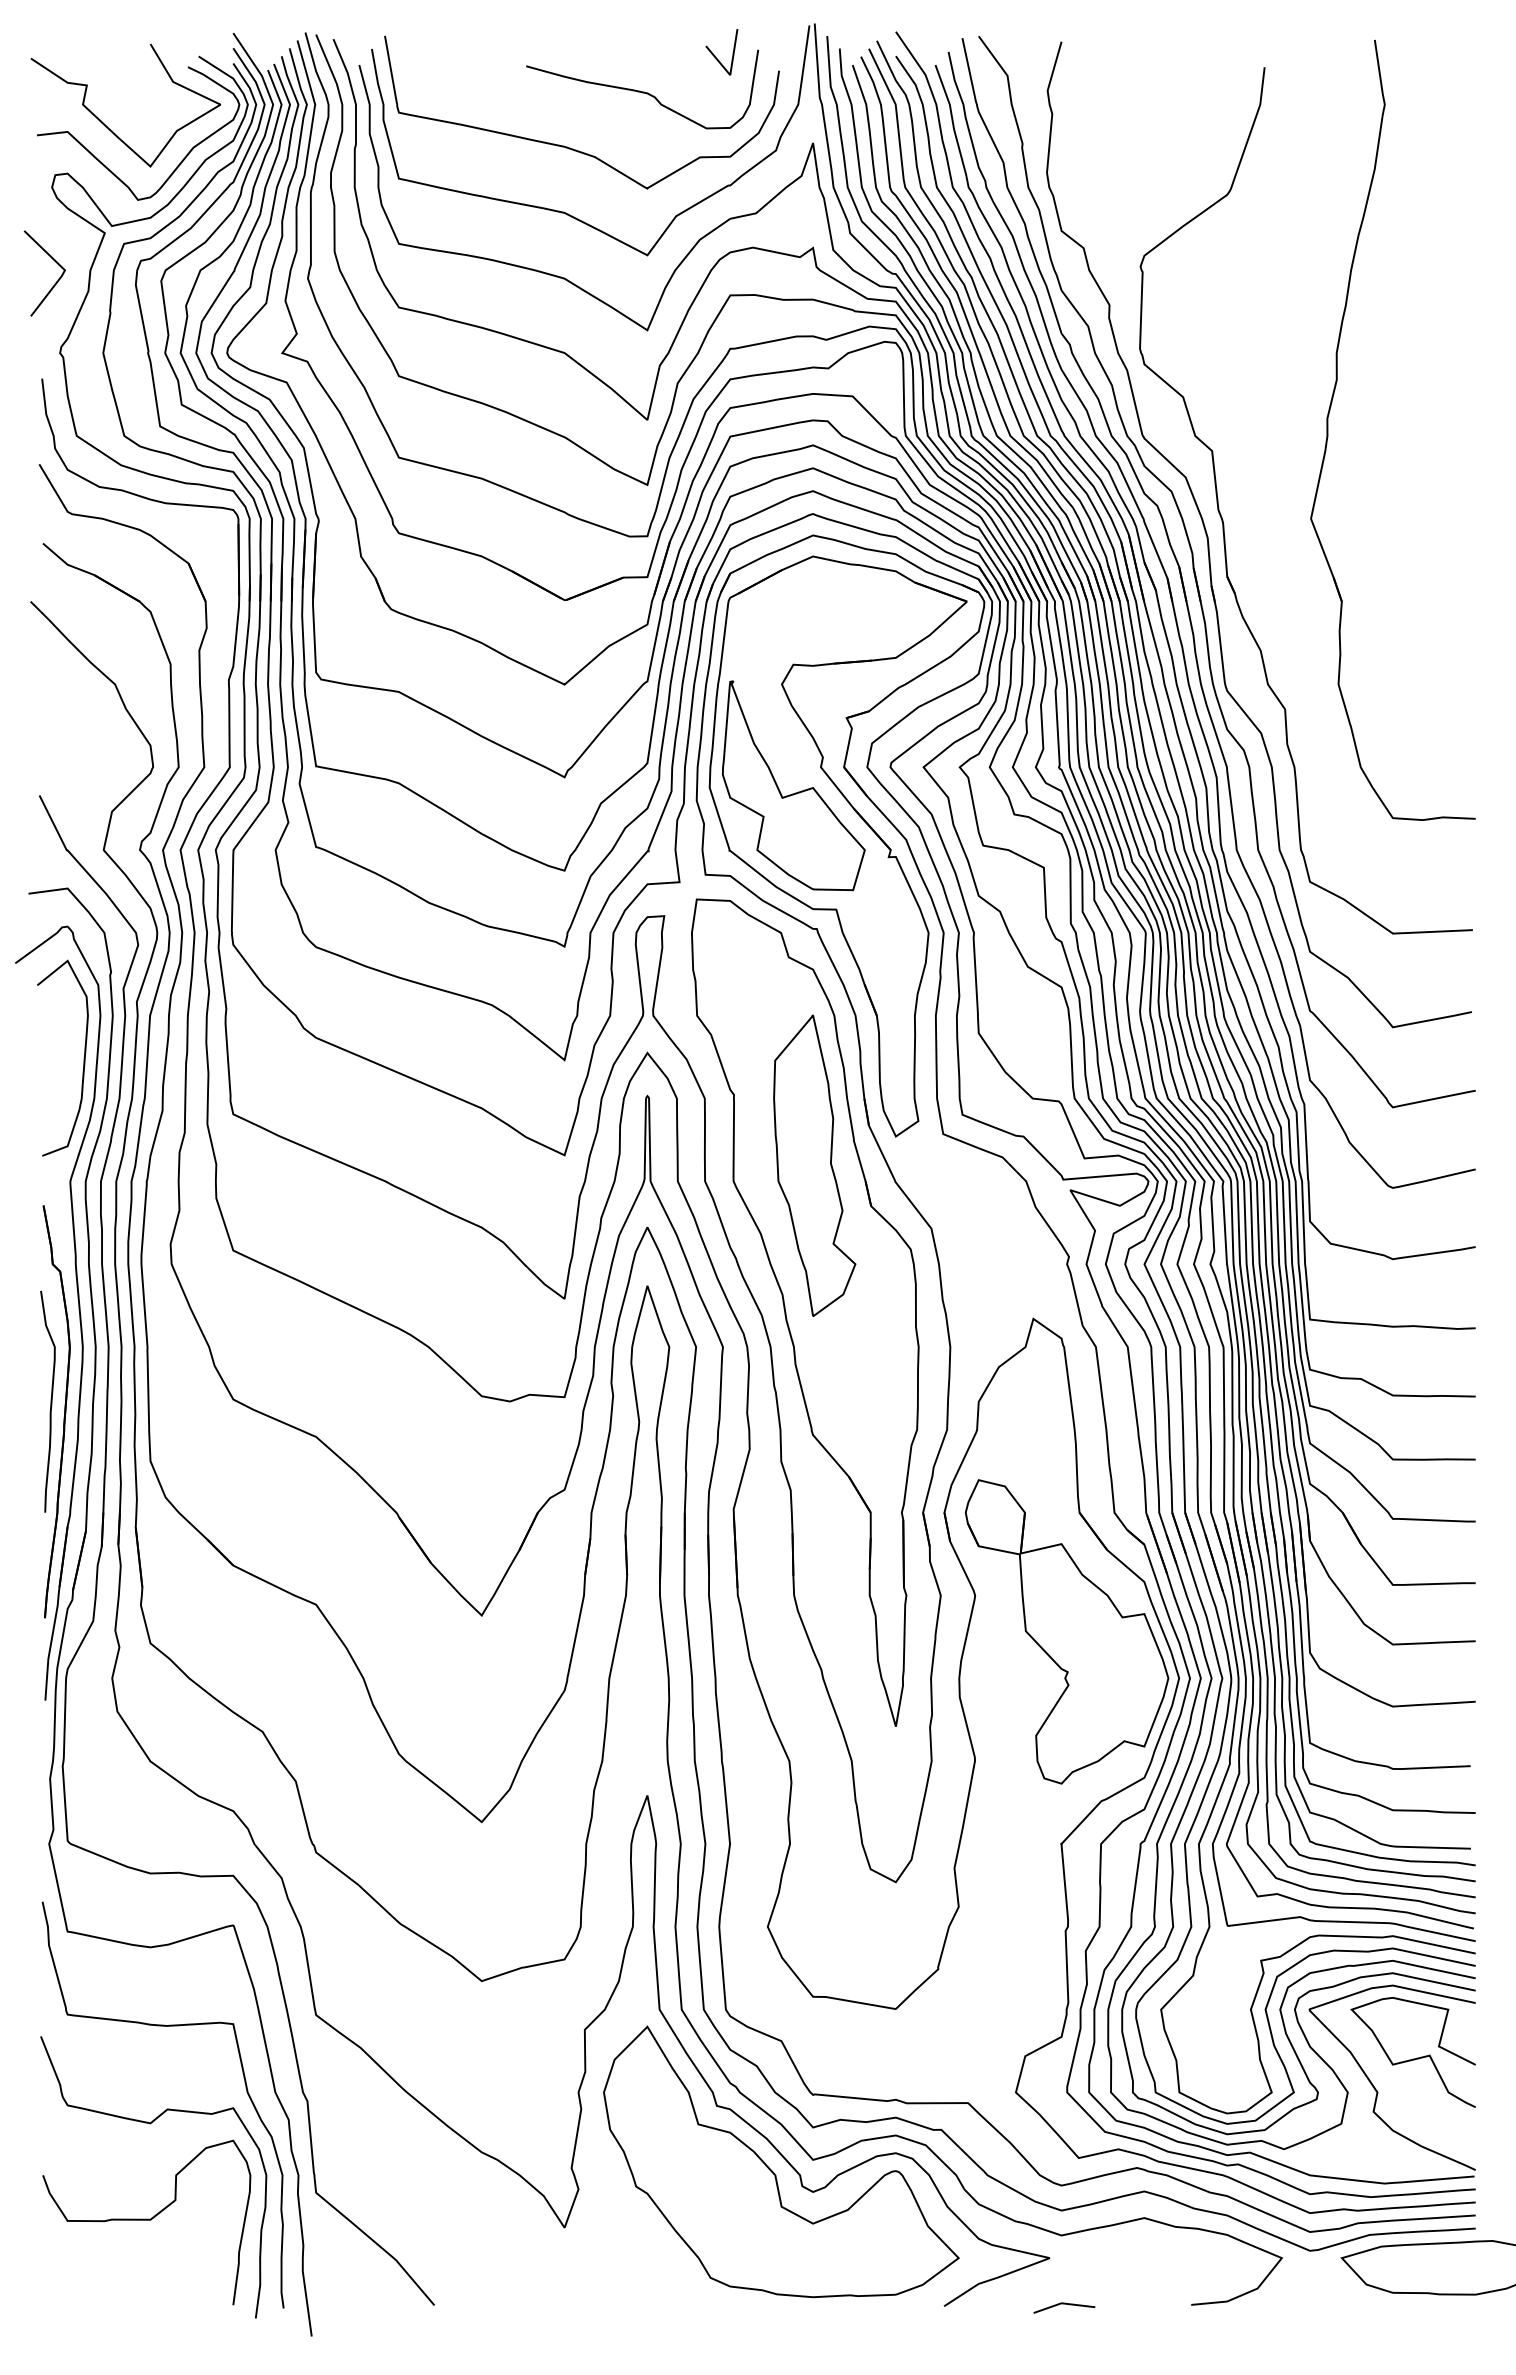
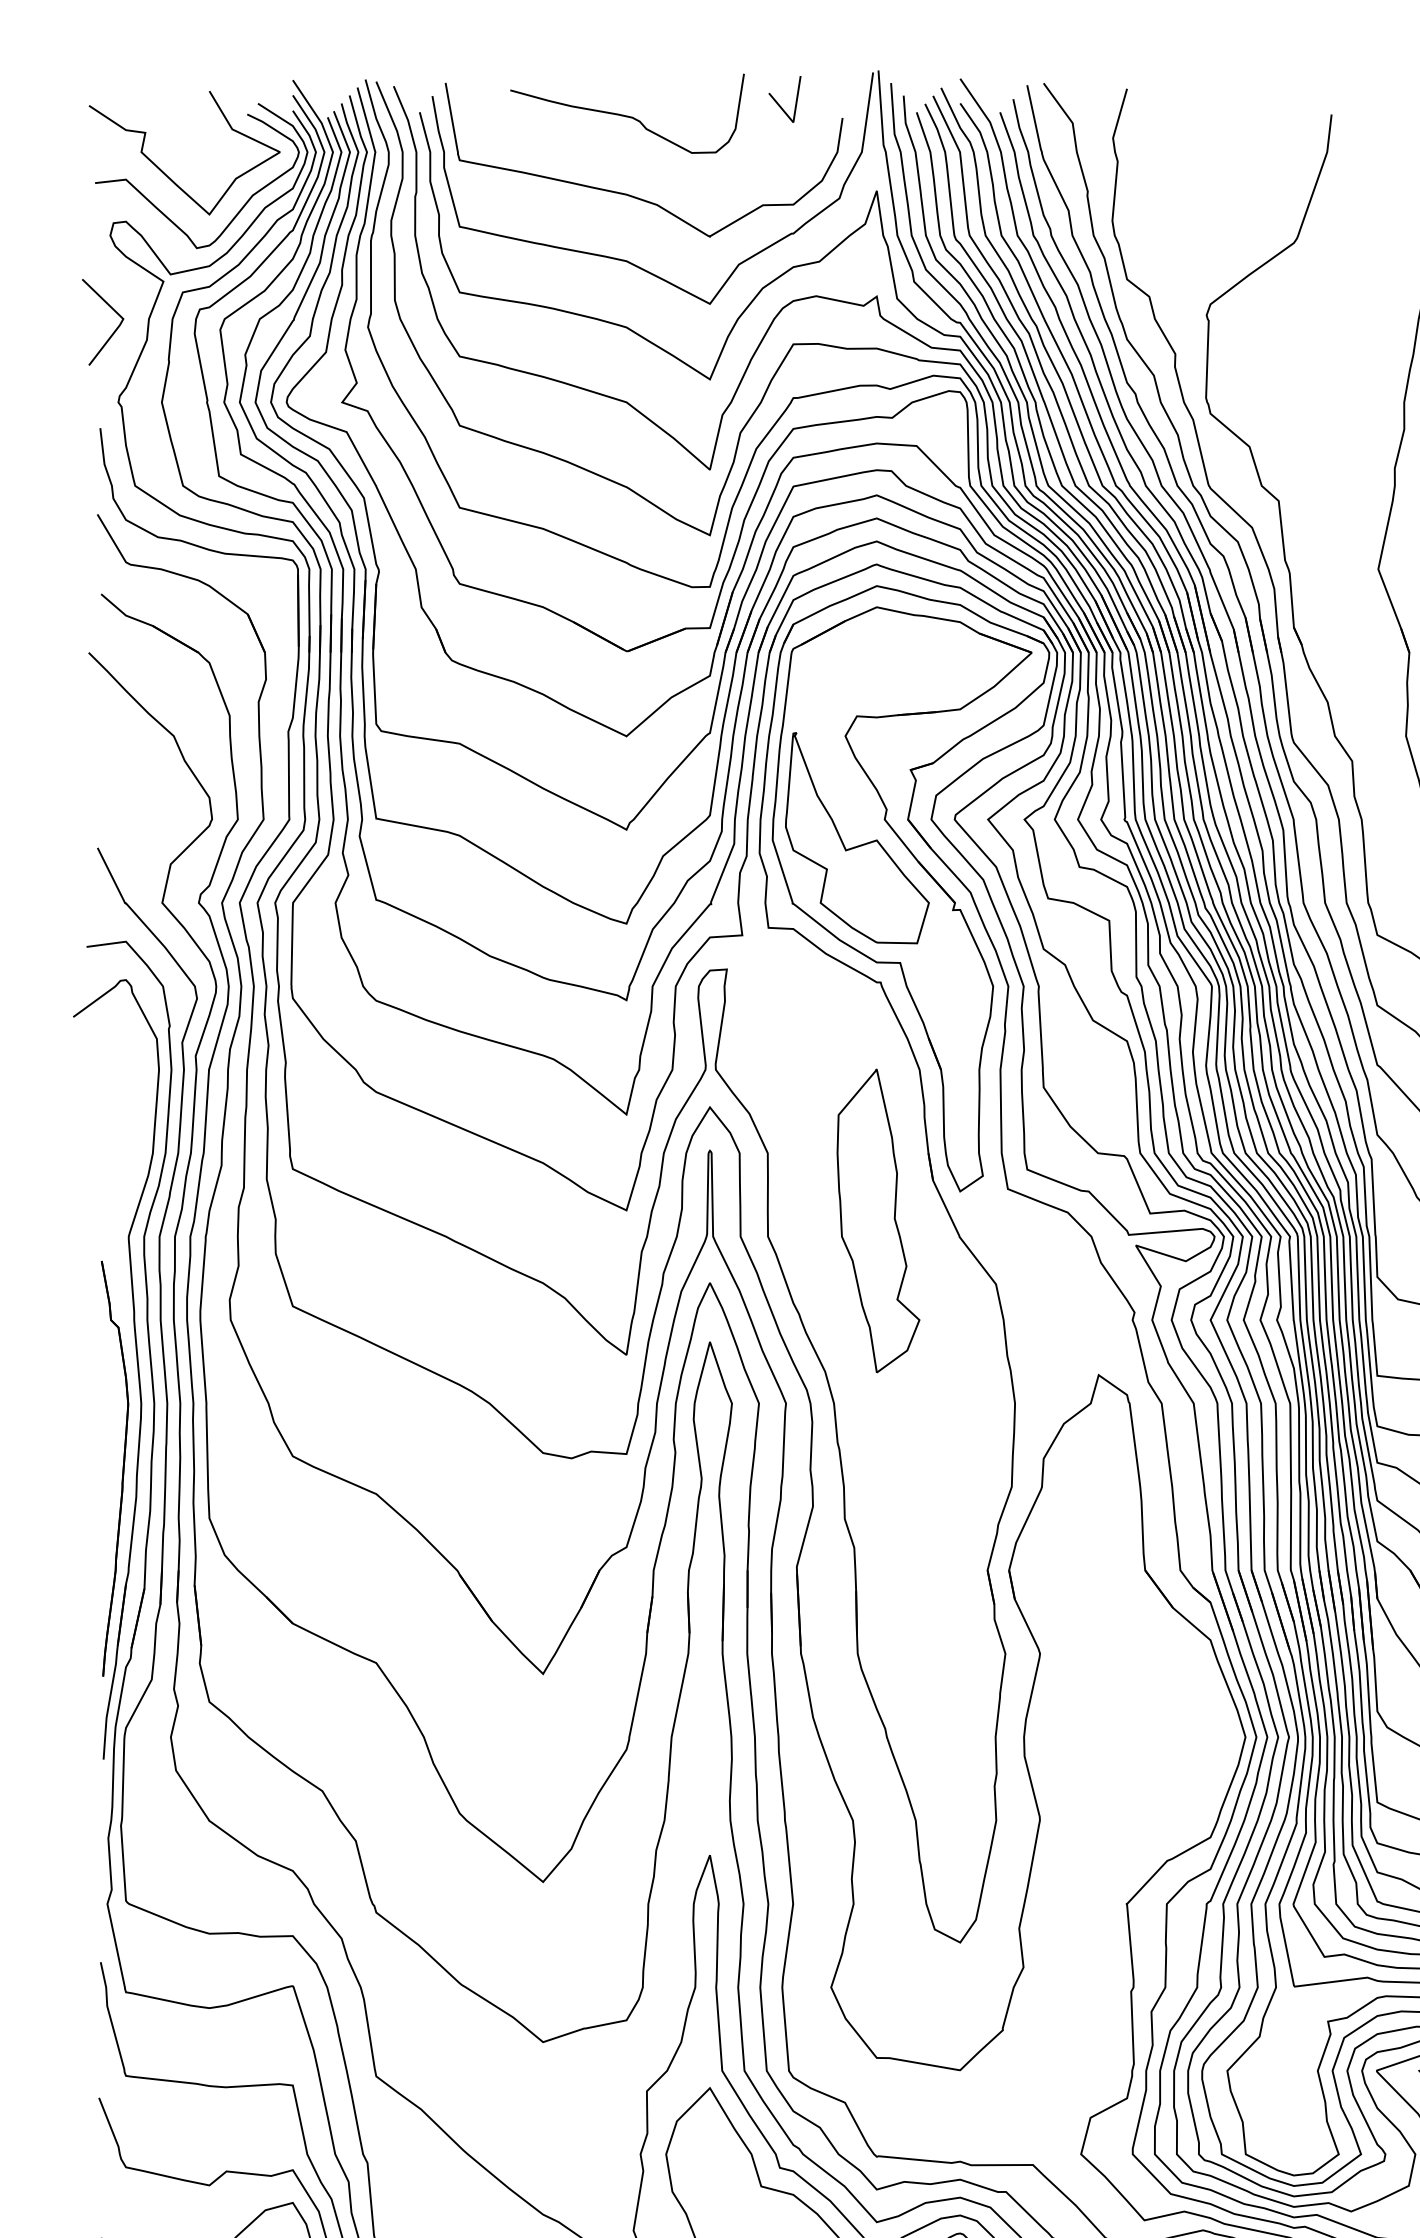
curve: (642, 91) -> (627, 115), moved
curve: (83, 1058) -> (141, 1112), removed
part: (805, 1312) -> (869, 1368), removed
curve: (50, 1401) -> (108, 1458), removed
part: (1066, 1631) -> (1132, 1690), removed

